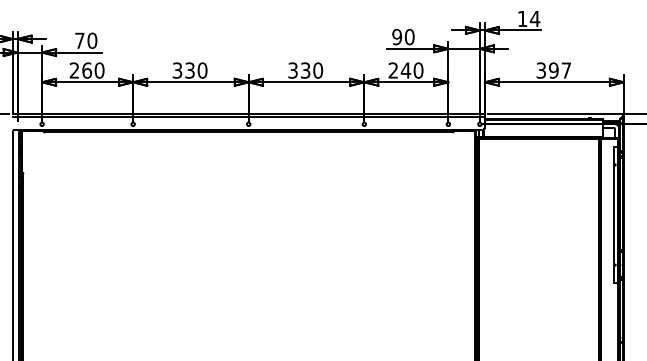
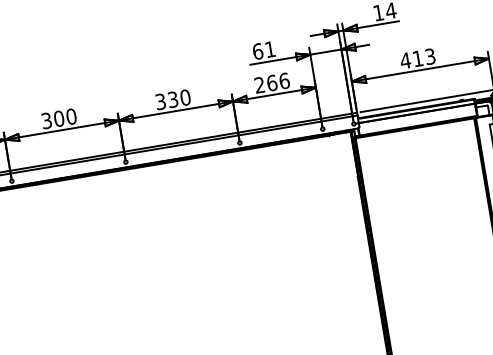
text: (403, 36) -> (264, 49), 90 -> 61
text: (189, 70) -> (58, 118), 330 -> 300
text: (411, 70) -> (277, 82), 240 -> 266
text: (553, 70) -> (417, 58), 397 -> 413

